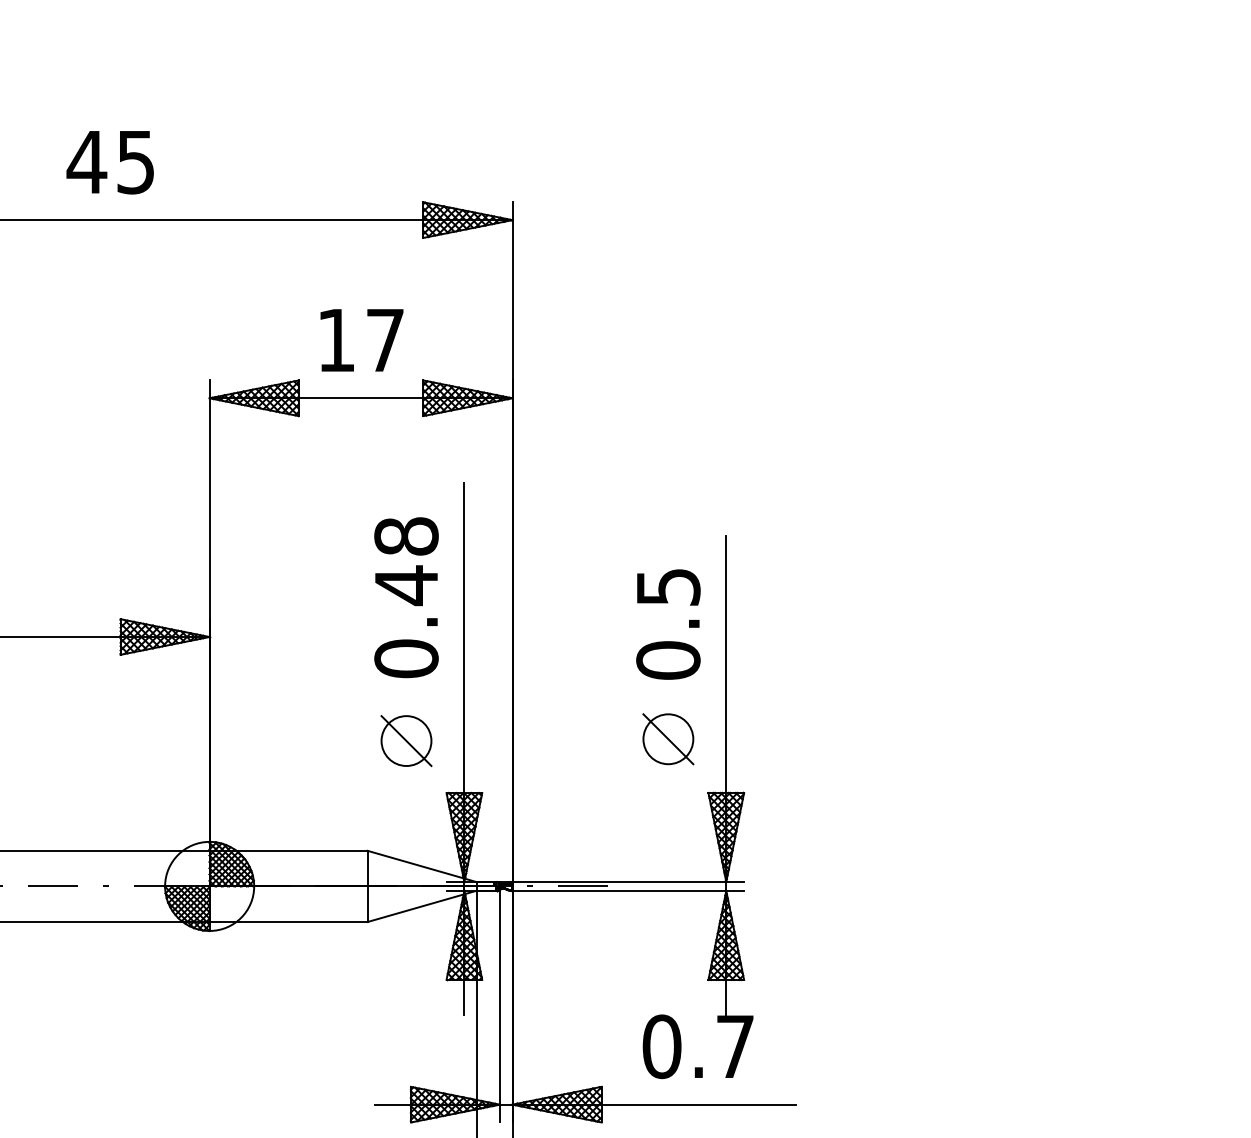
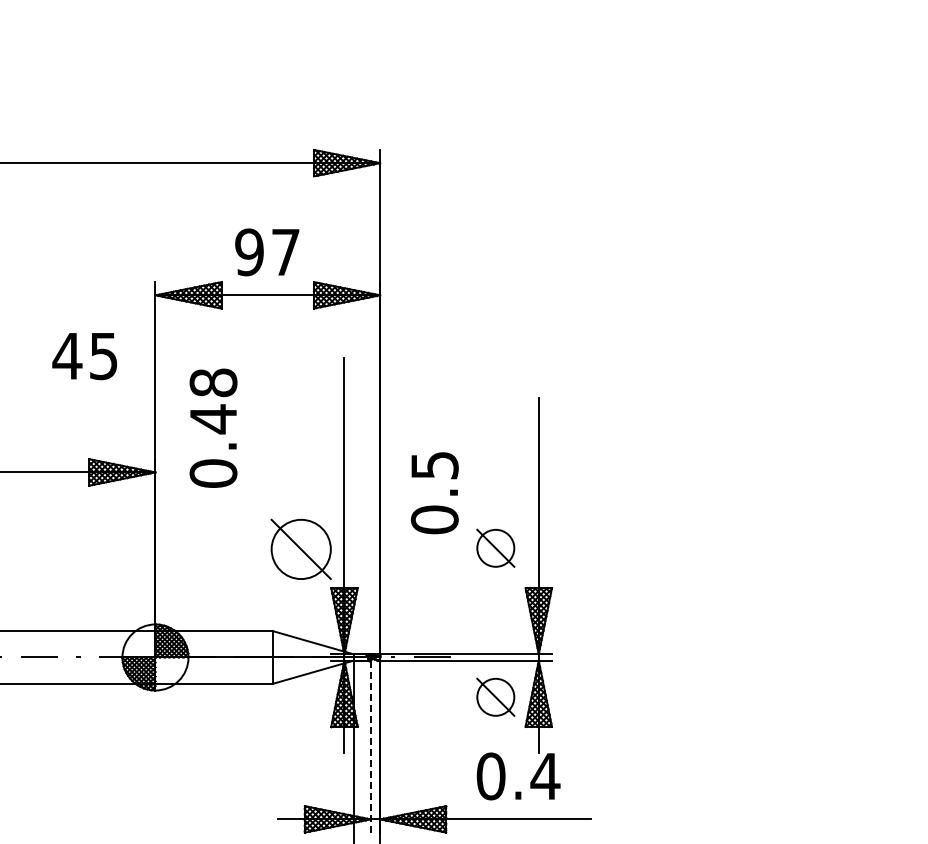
text: (109, 162) -> (84, 356), moved
text: (336, 340) -> (249, 252), 17 -> 97
text: (406, 596) -> (213, 427), moved
text: (667, 624) -> (434, 493), moved
part: (406, 740) -> (301, 549), size x1.6
part: (667, 938) -> (495, 696), added
line: (499, 1006) -> (370, 746), solid -> dashed
text: (735, 1046) -> (545, 776), 0.7 -> 0.4

